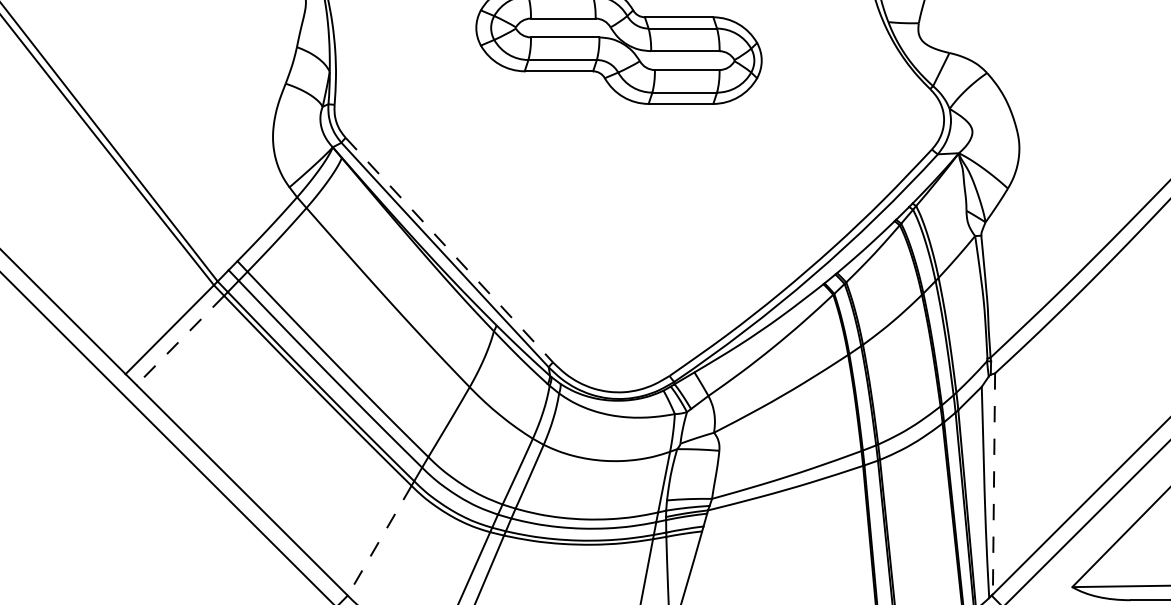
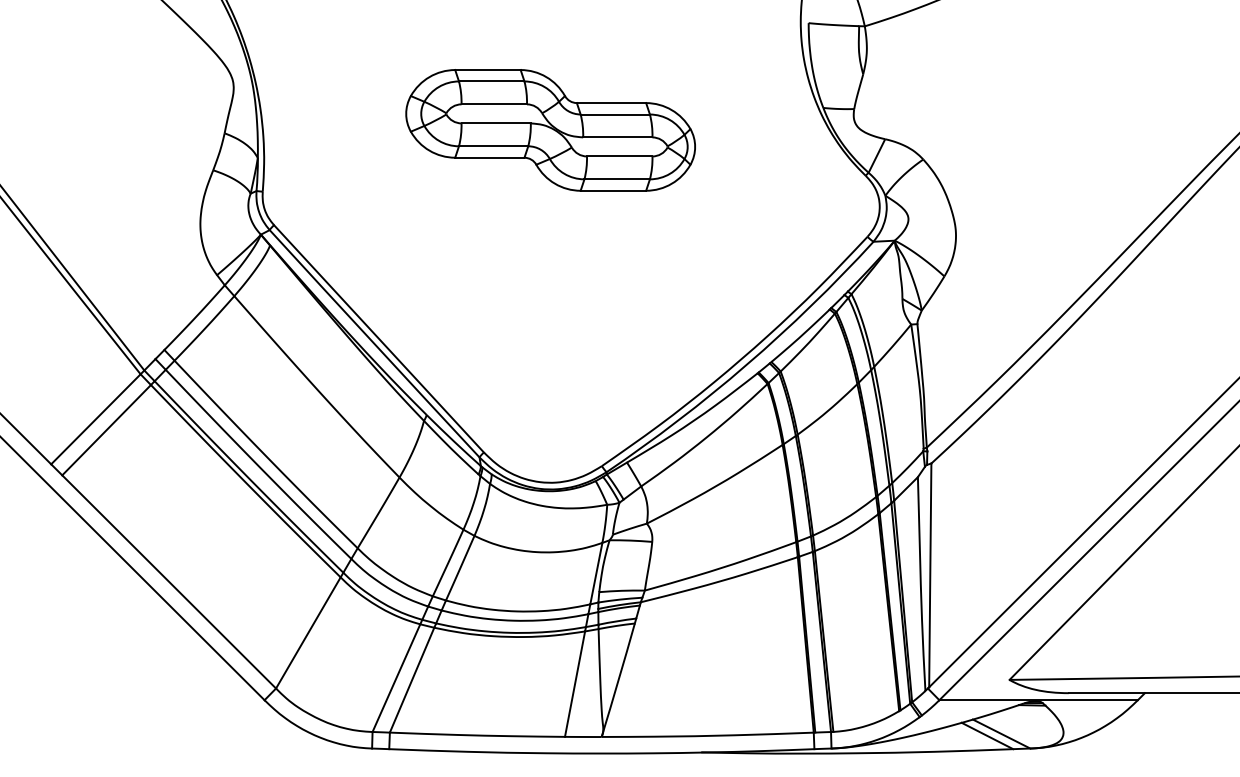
line: (448, 249) -> (378, 338), dashed -> solid
line: (180, 340) -> (106, 430), dashed -> solid
line: (994, 483) -> (930, 575), dashed -> solid
line: (379, 541) -> (308, 633), dashed -> solid

